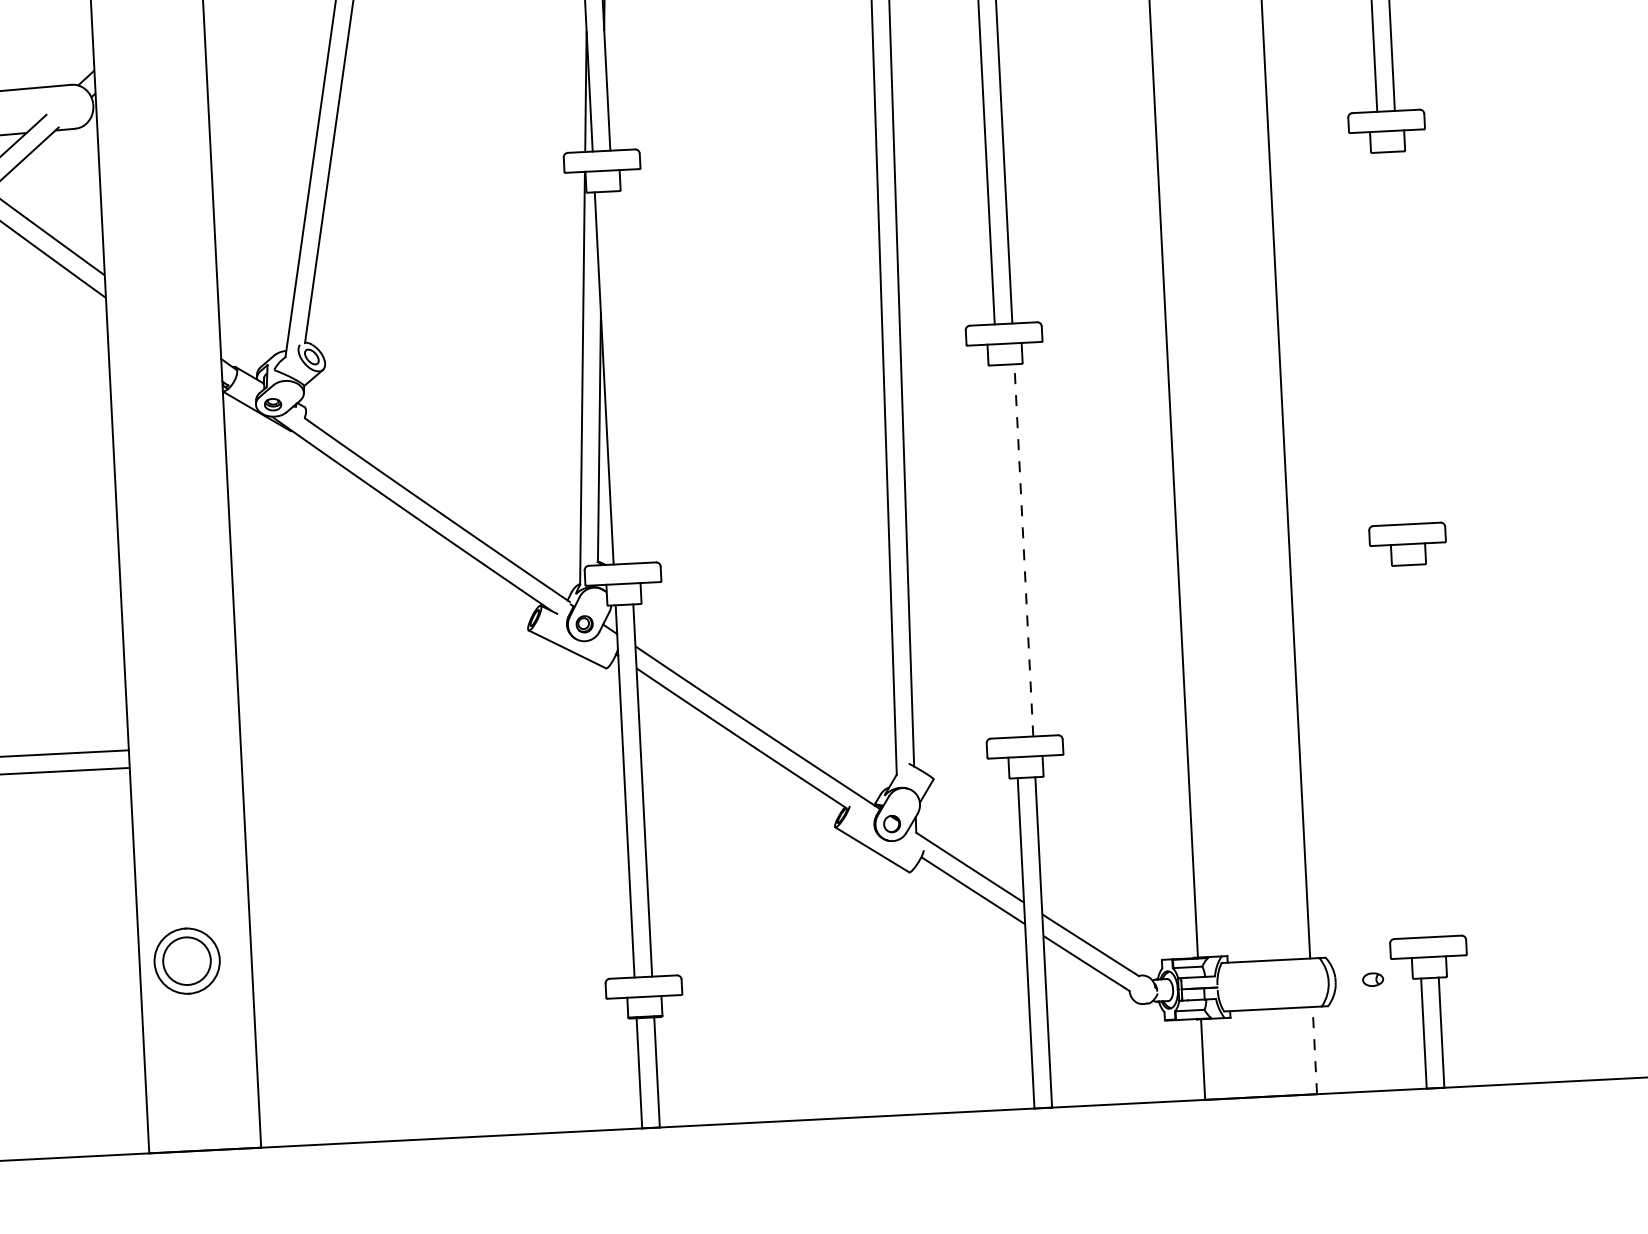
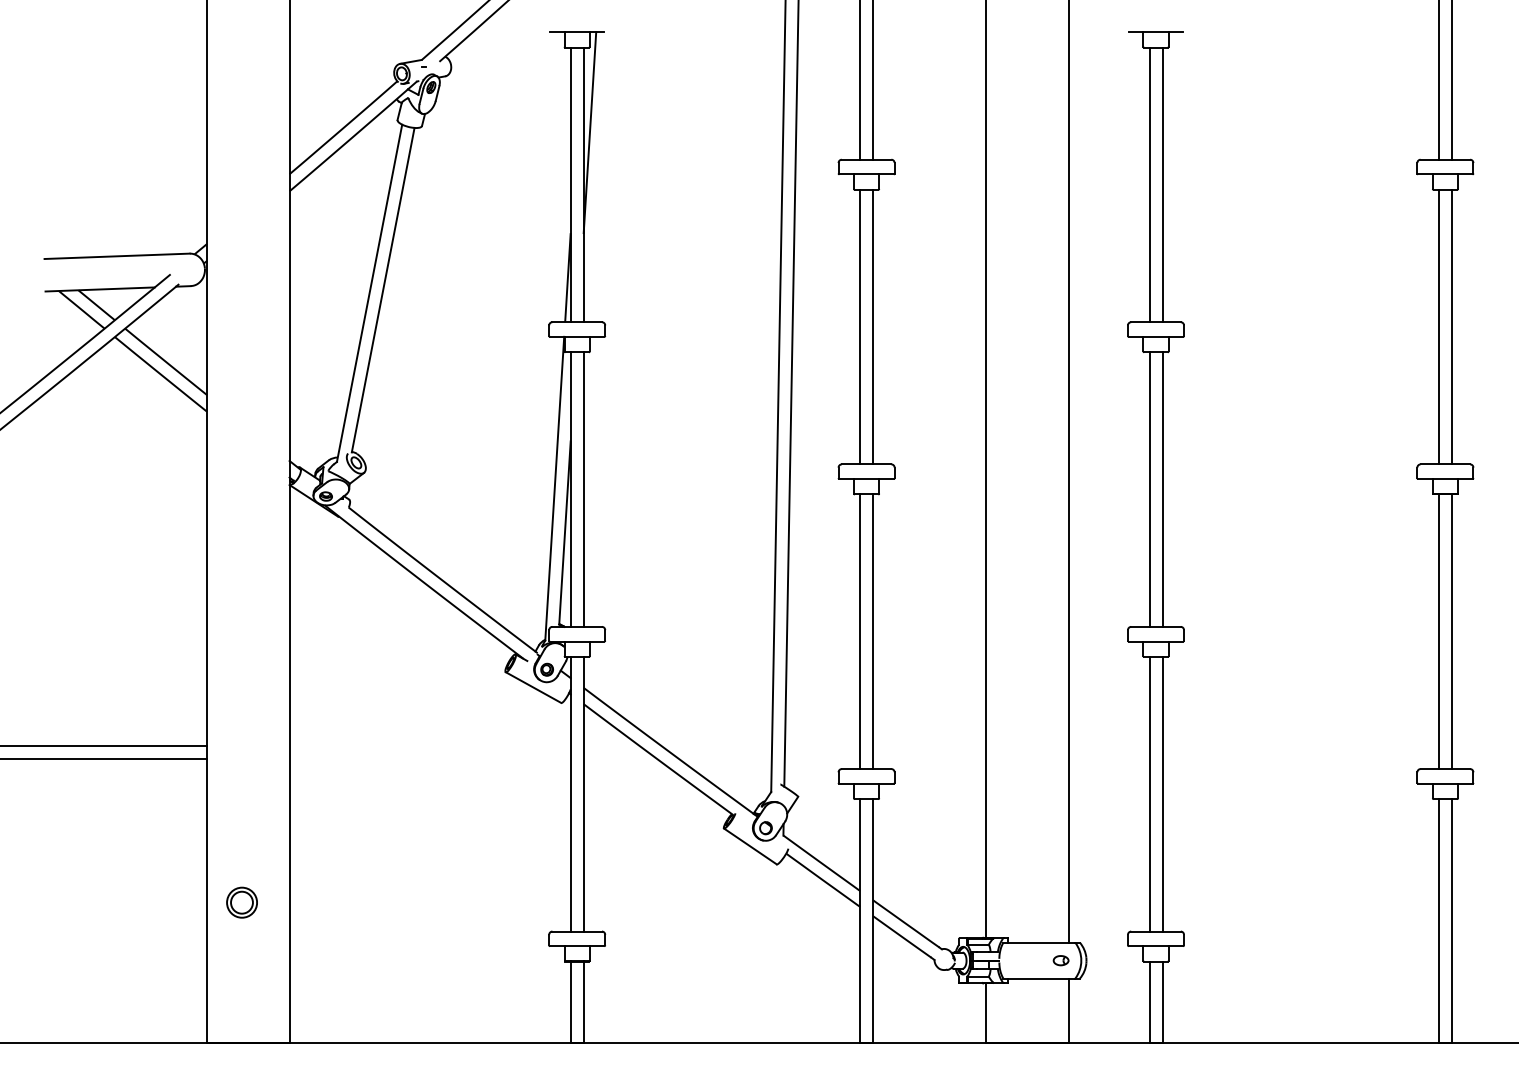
line: (1406, 337) -> (1162, 489), added
line: (1388, 338) -> (1149, 489), added
line: (621, 377) -> (583, 489), added
line: (1006, 550) -> (860, 631), added
line: (1024, 550) -> (873, 631), dashed -> solid
line: (1427, 749) -> (1162, 793), added
line: (1409, 750) -> (1149, 793), added
part: (186, 960) -> (241, 902), size x0.62
part: (1372, 979) -> (1060, 960), moved
line: (1314, 1050) -> (1068, 1010), dashed -> solid

